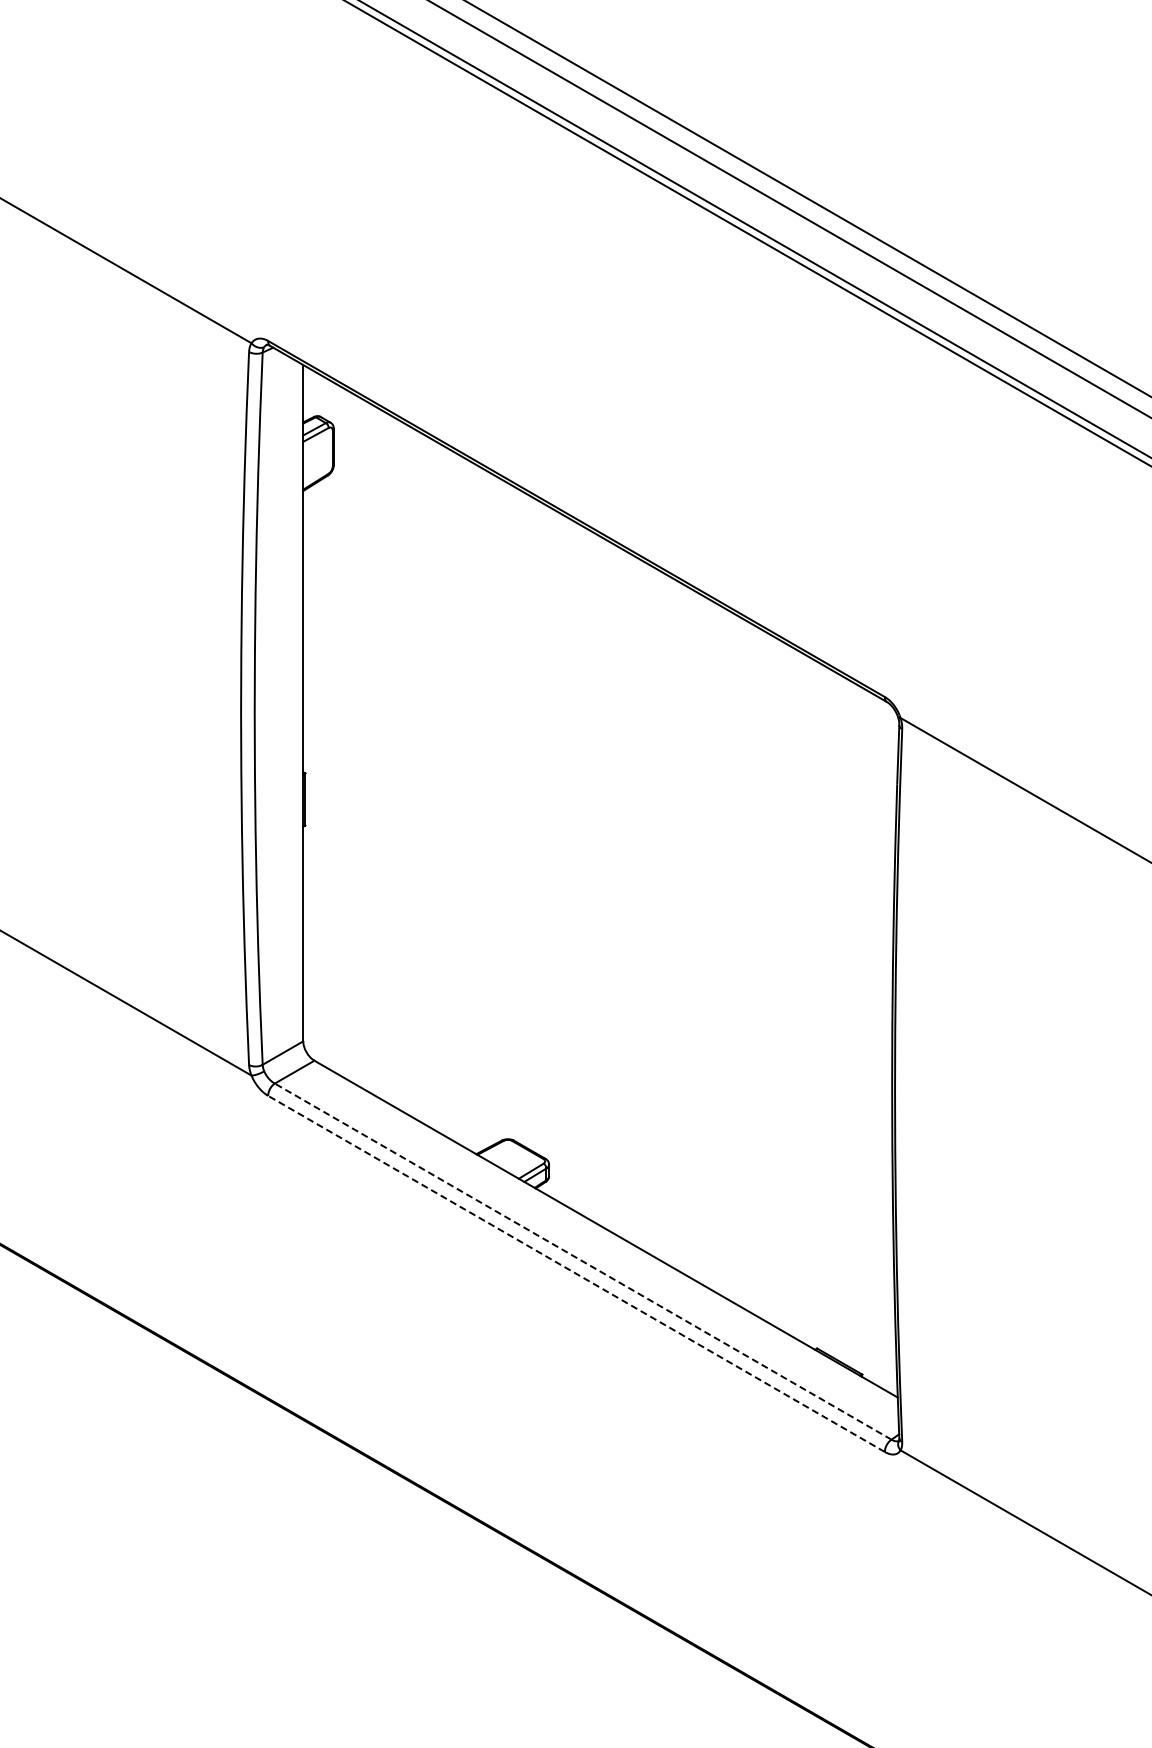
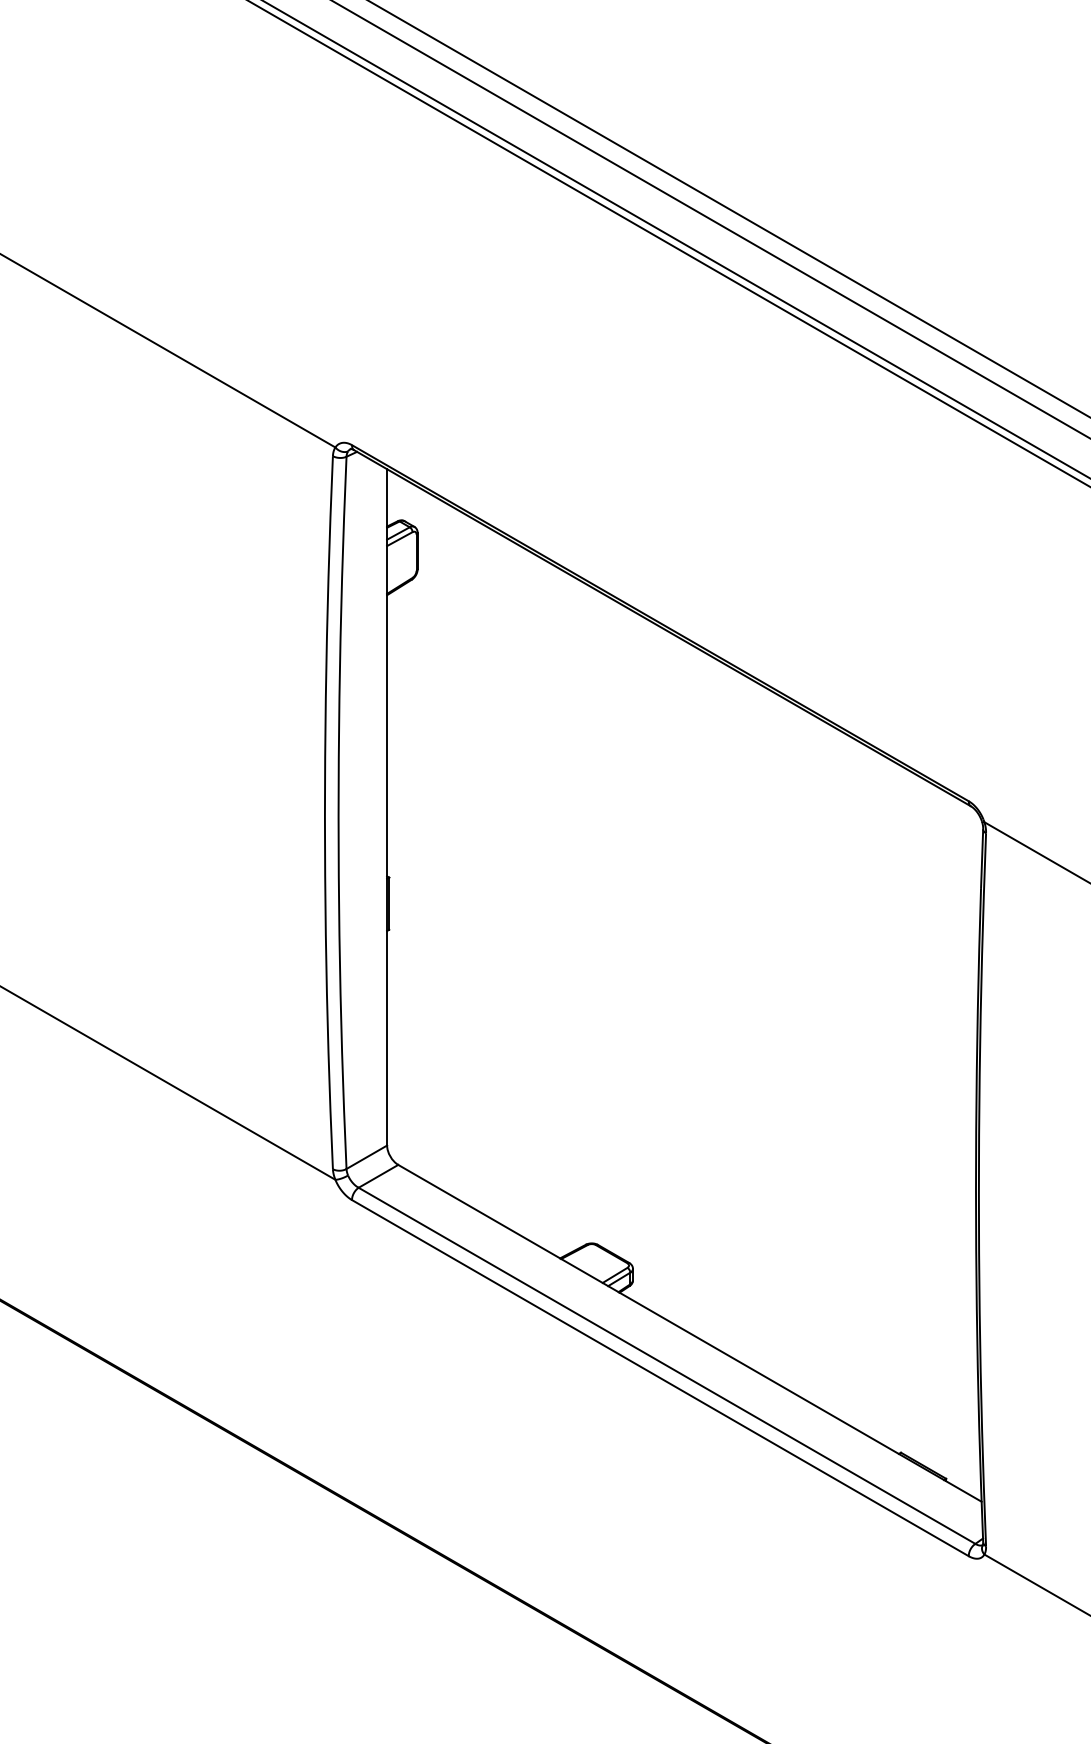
line: (582, 1261) -> (666, 1365), dashed -> solid
line: (576, 1273) -> (660, 1377), dashed -> solid

